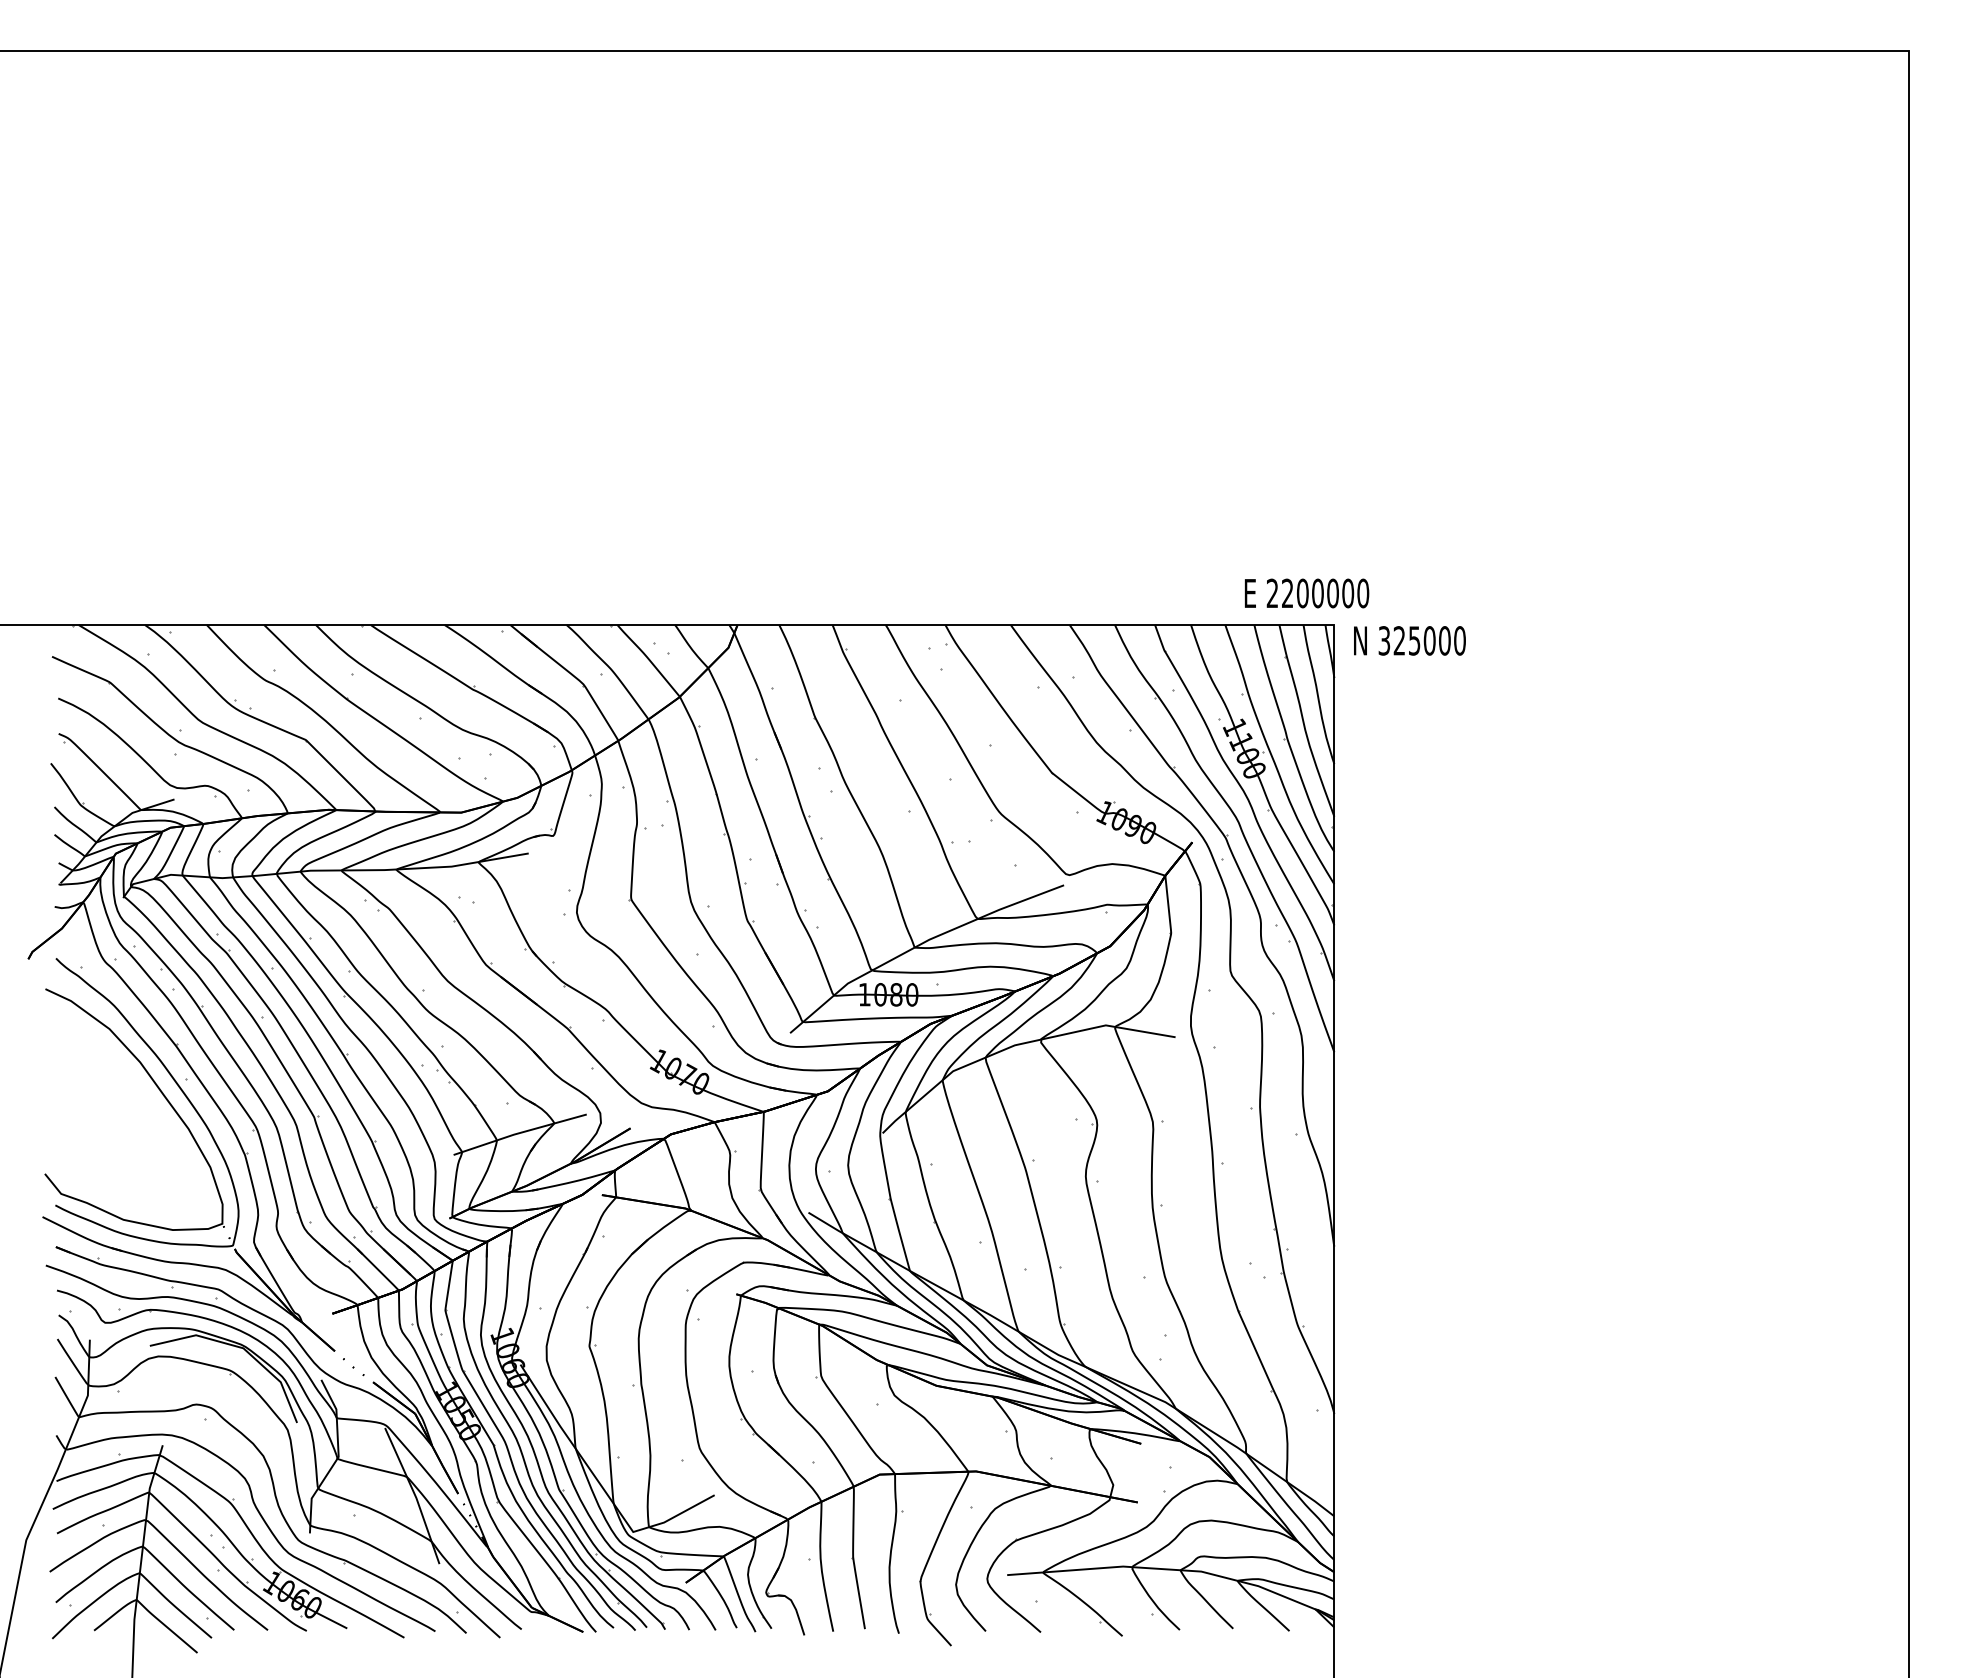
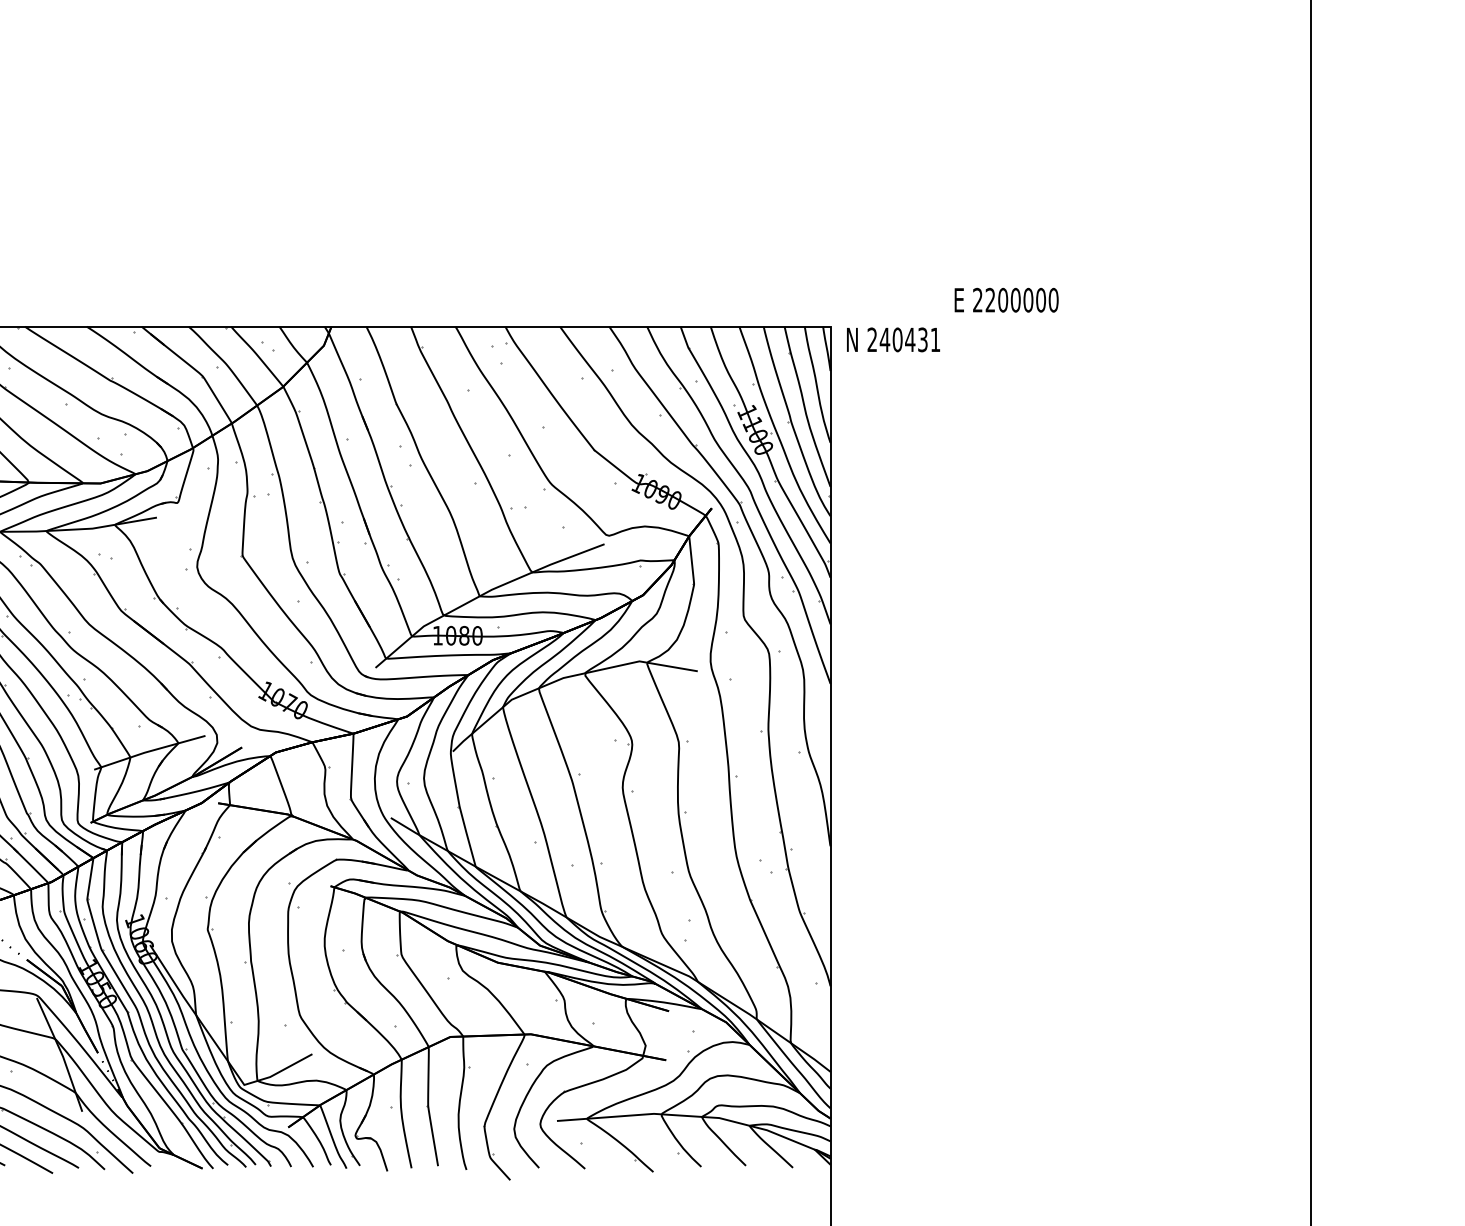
text: (1307, 593) -> (1007, 300), moved
text: (1421, 640) -> (903, 339), 325000 -> 240431

